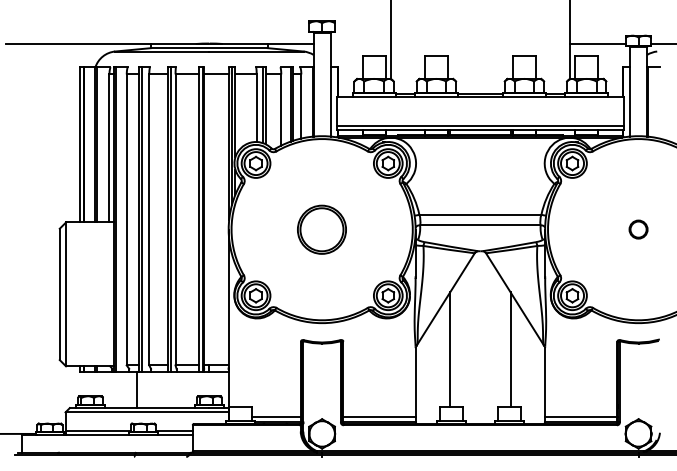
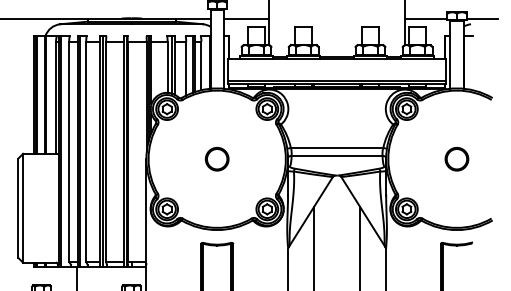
line: (360, 44) -> (246, 18), added
part: (322, 229) -> (217, 159), size x0.62
part: (638, 229) -> (456, 159), size x1.67

